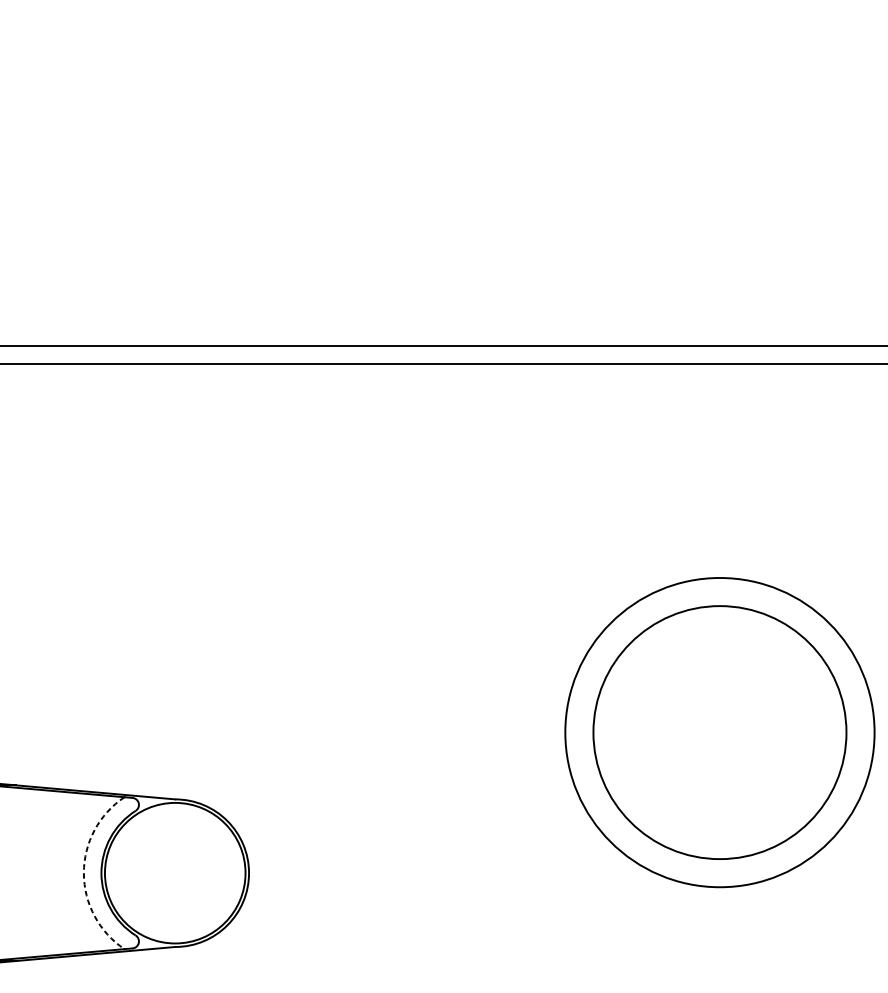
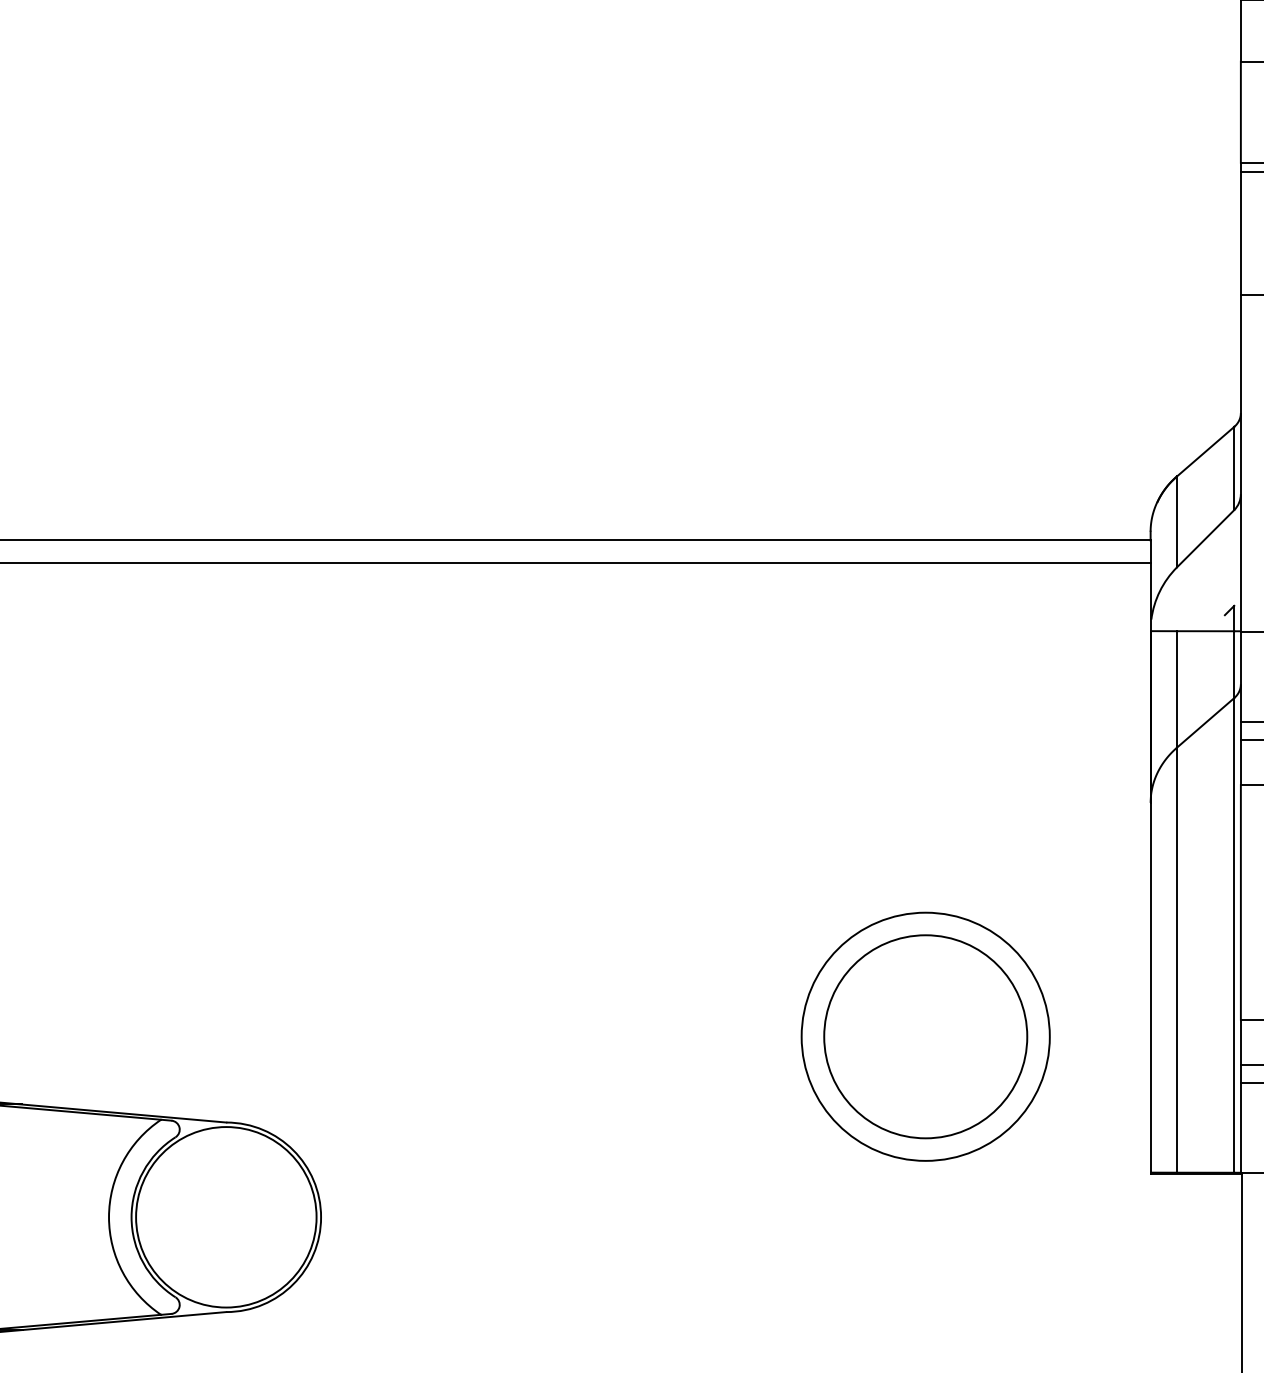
circle: (719, 732) -> (925, 1036), size x0.62
circle: (719, 732) -> (925, 1036), size x0.62
arc: (84, 873) -> (109, 1217), dashed -> solid

